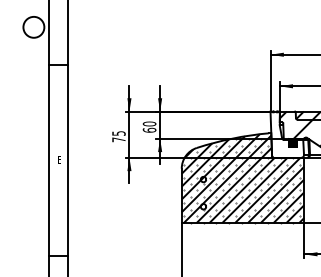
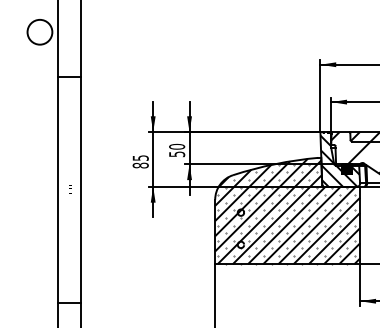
text: (149, 130) -> (177, 154), 60 -> 50
hatch: (286, 135) -> (339, 160), added
text: (118, 139) -> (140, 165), 75 -> 85

